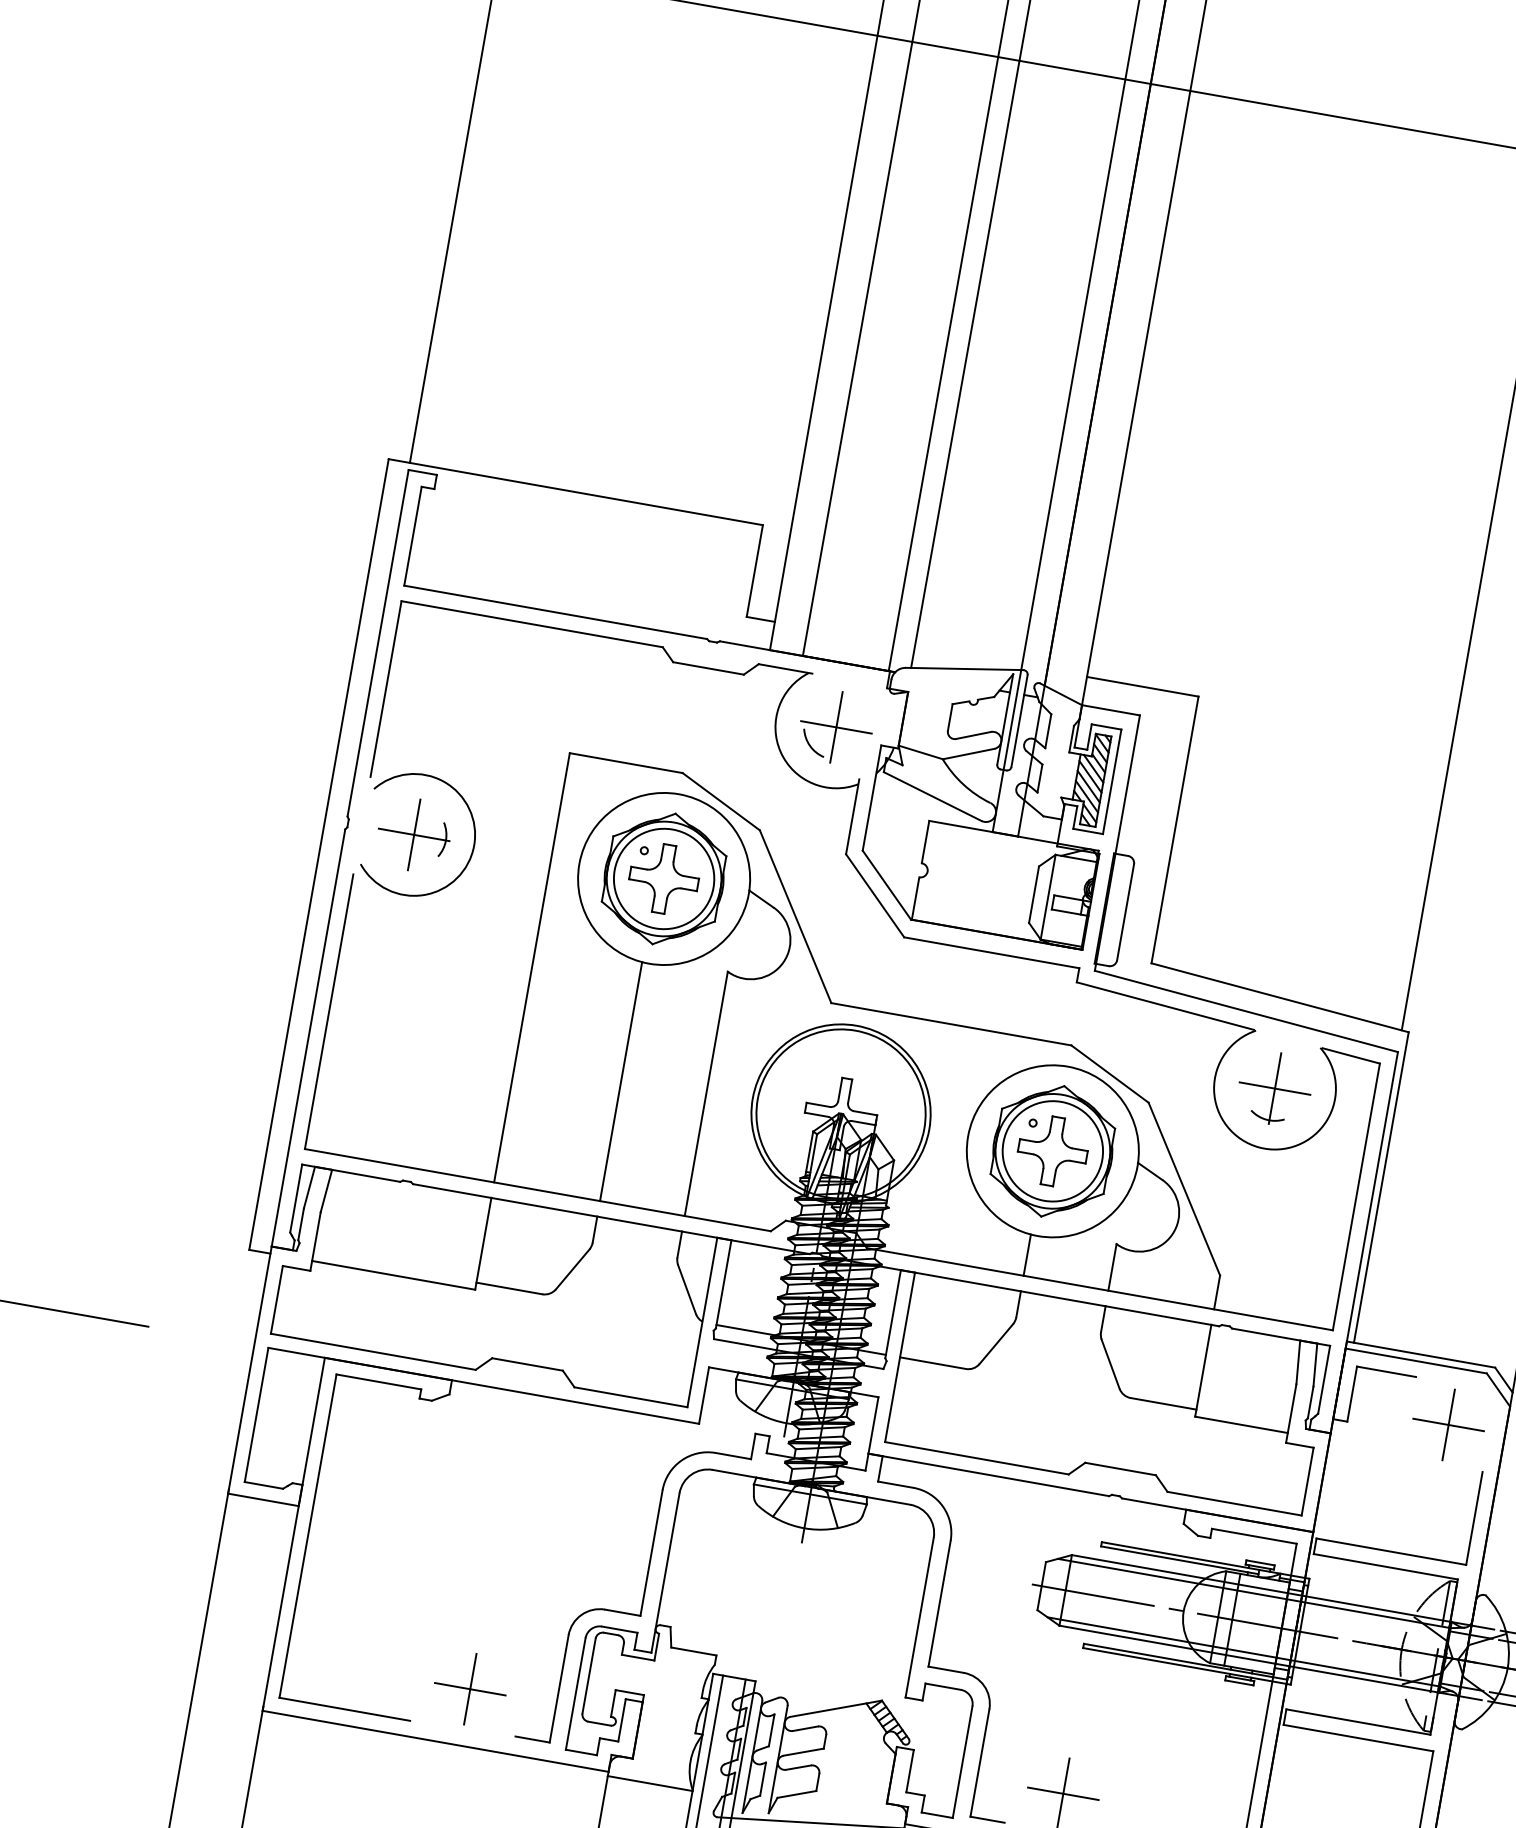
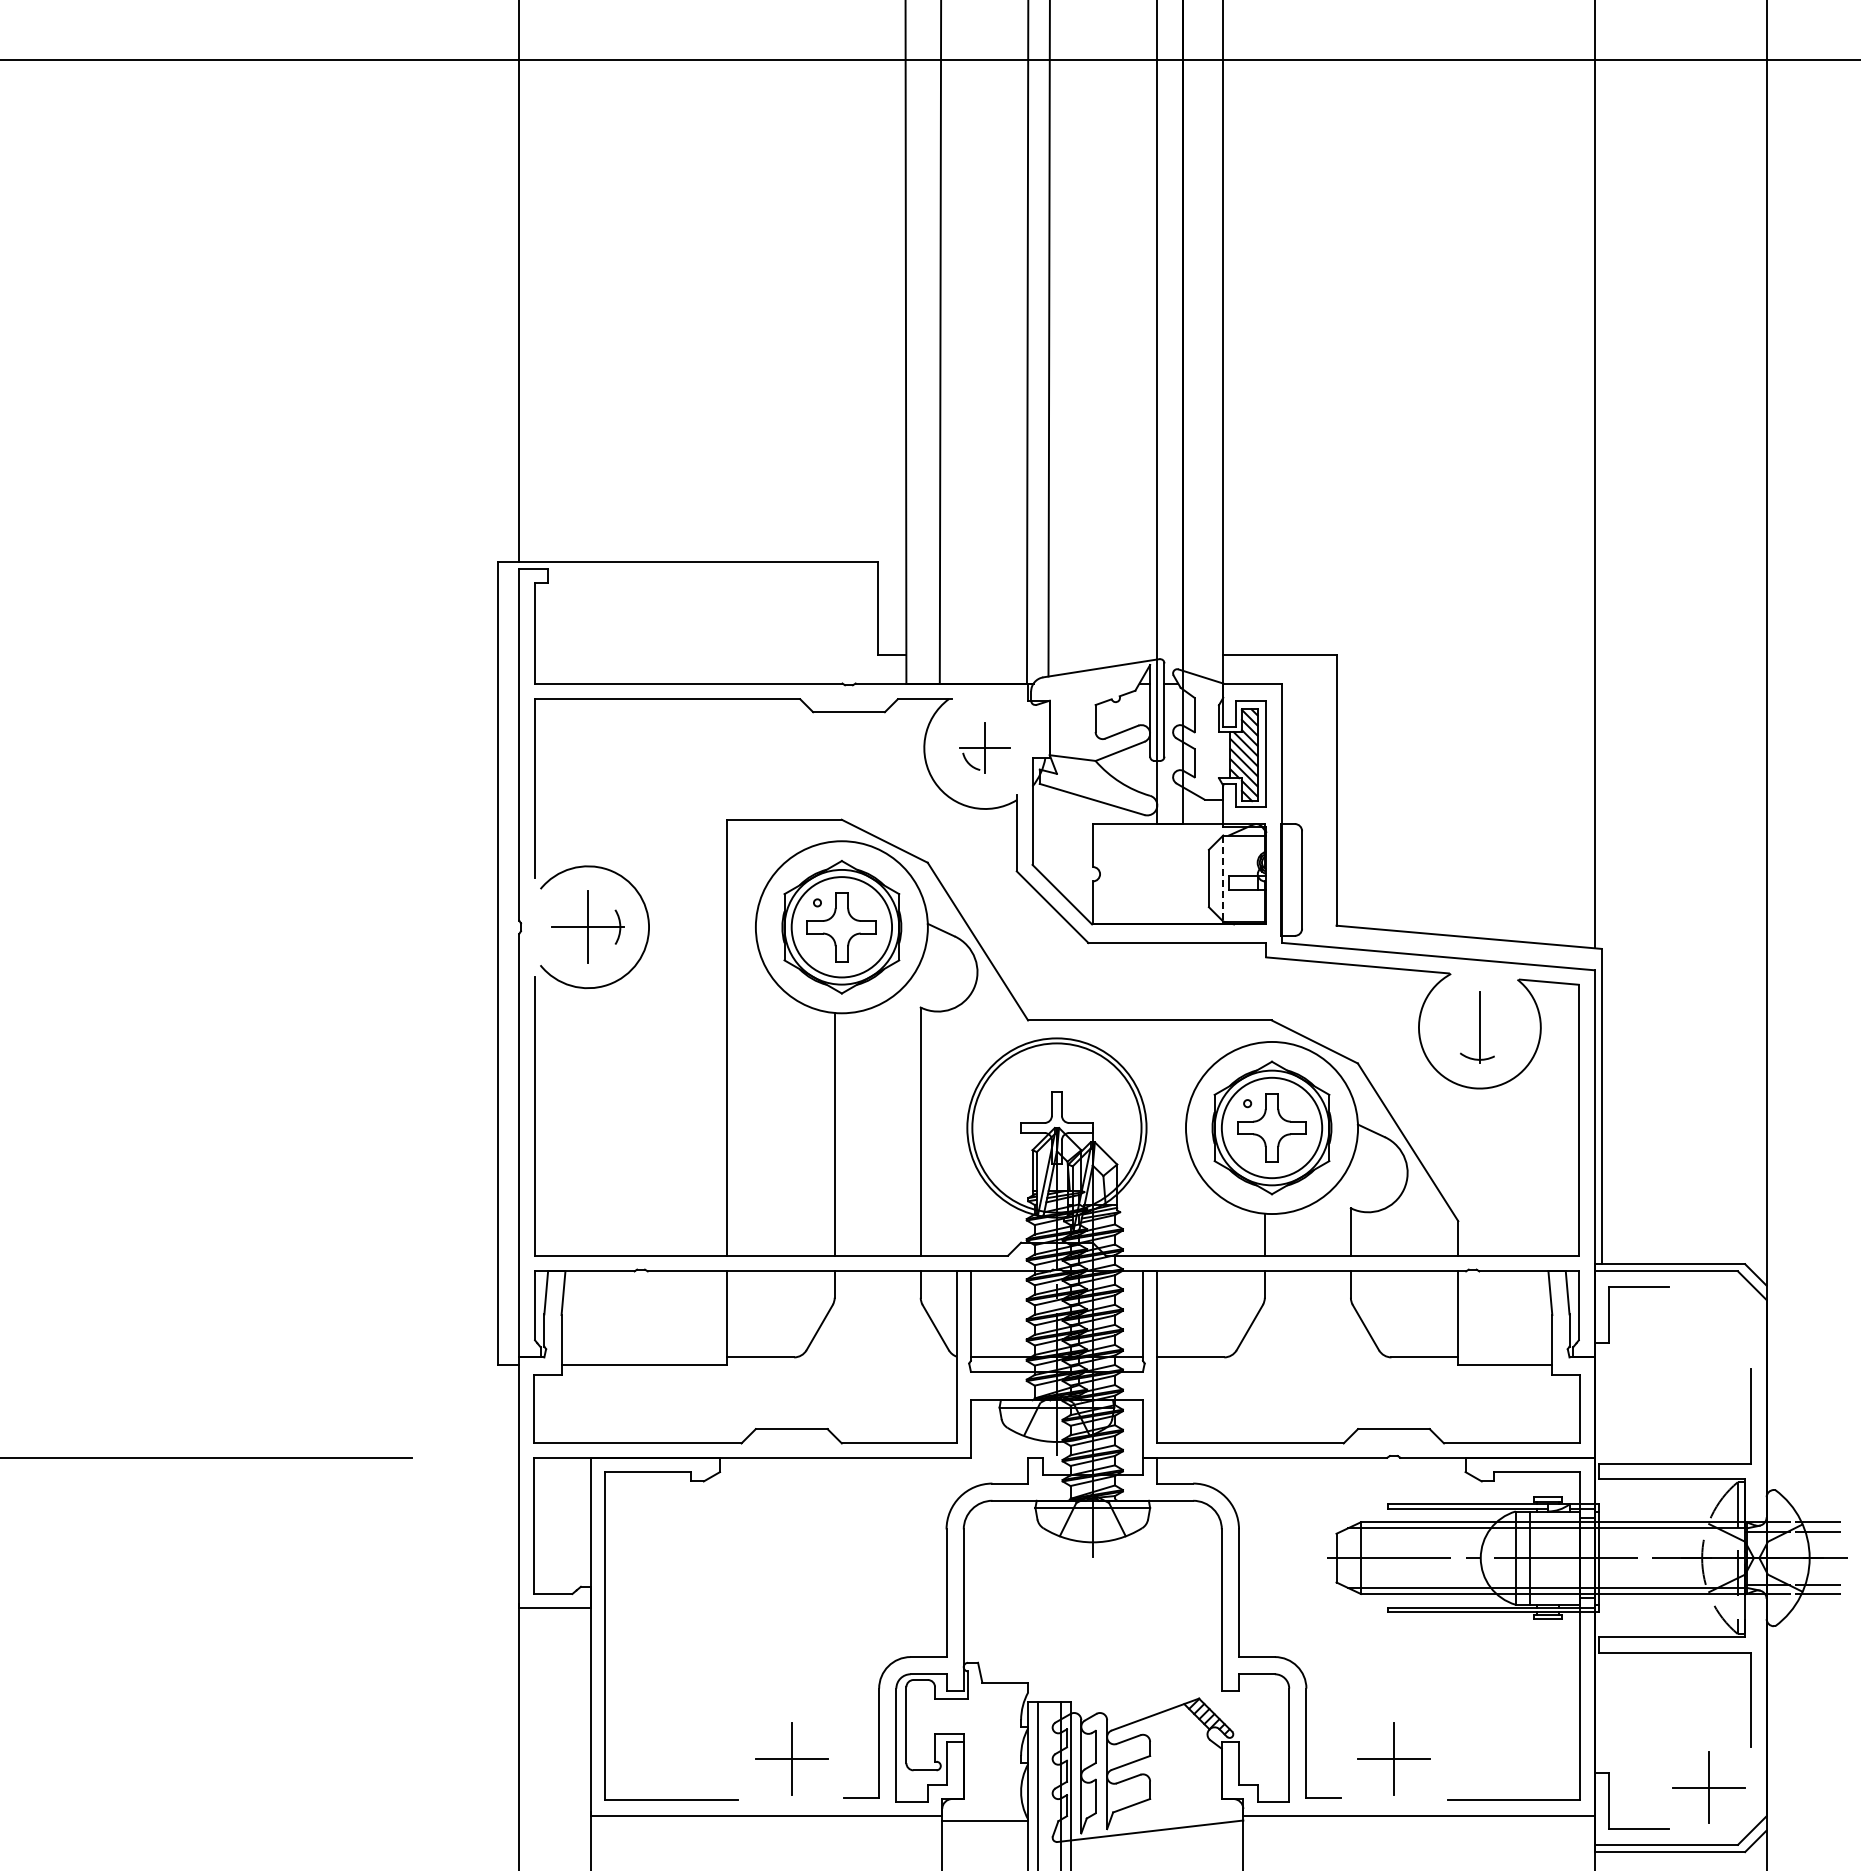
part: (835, 726) -> (984, 747), size x0.7
line: (1048, 898) -> (1223, 879), solid -> dashed
line: (1274, 1088) -> (1479, 1027), removed
part: (1447, 1424) -> (1708, 1328), removed

